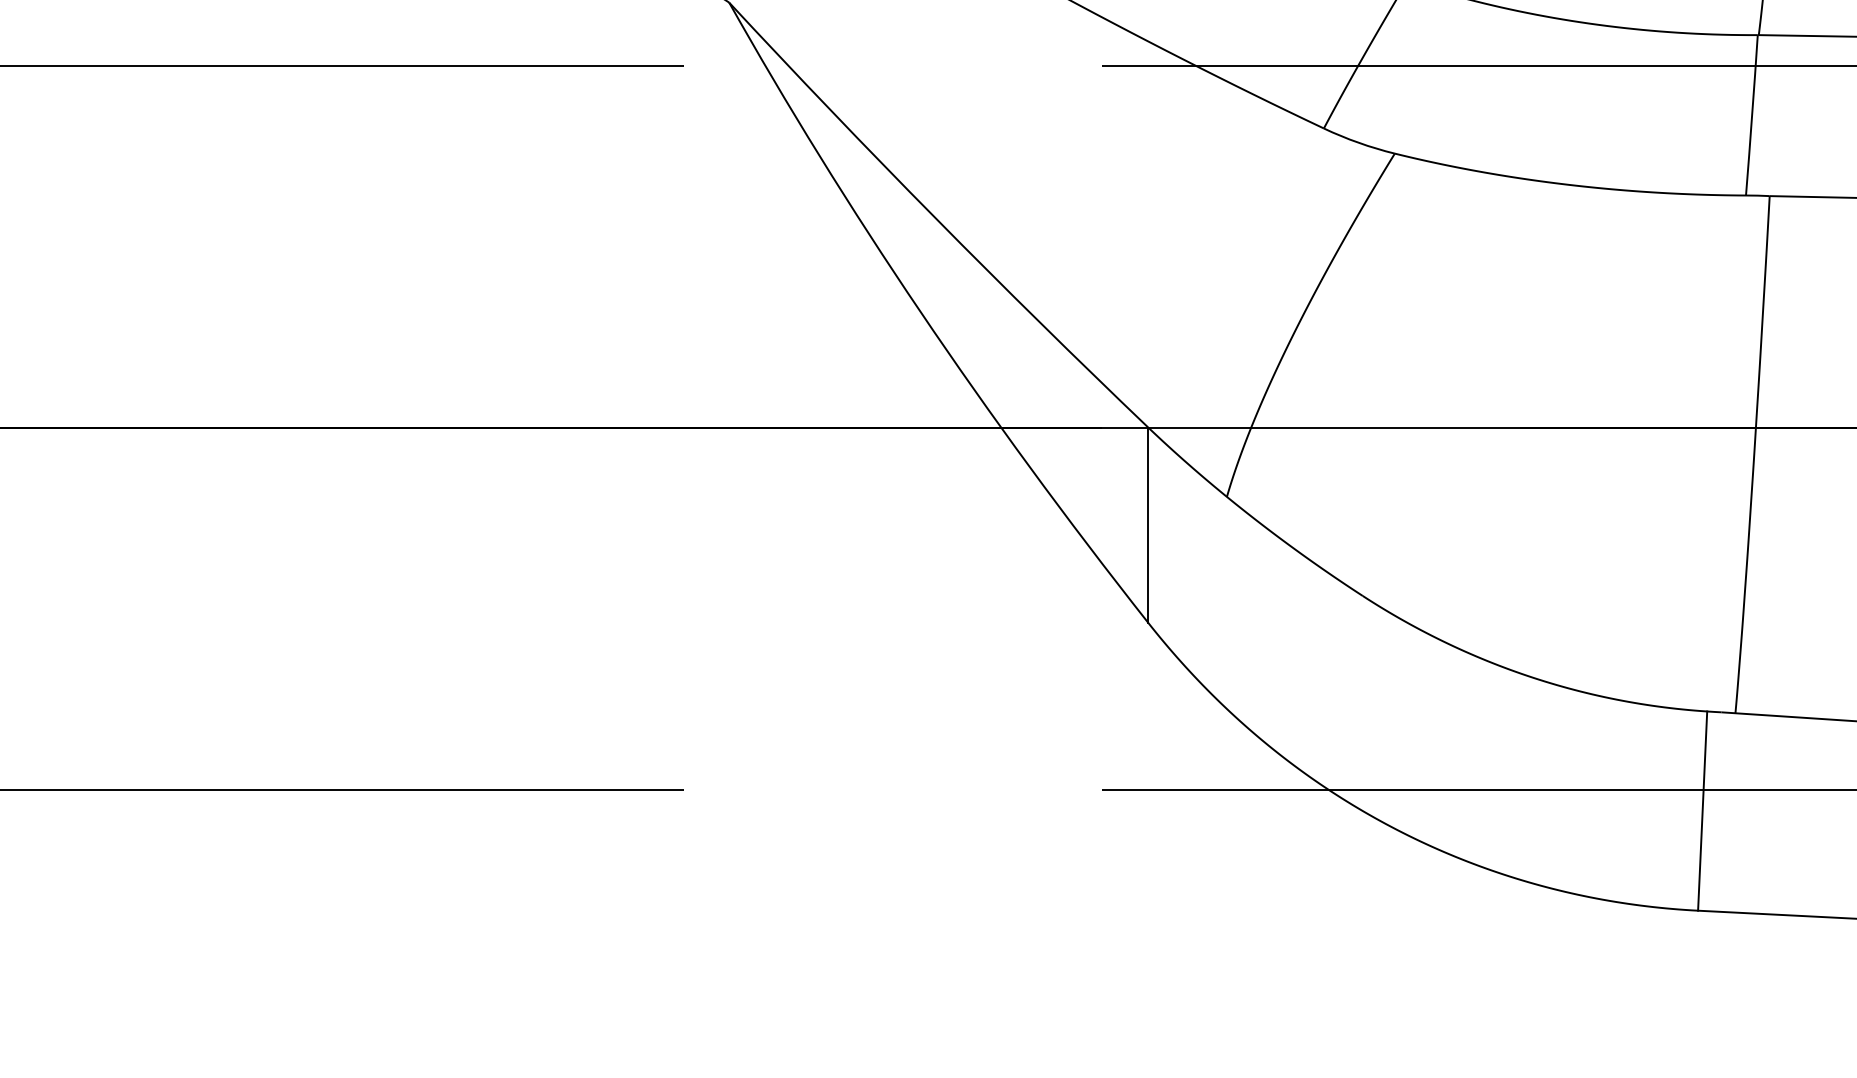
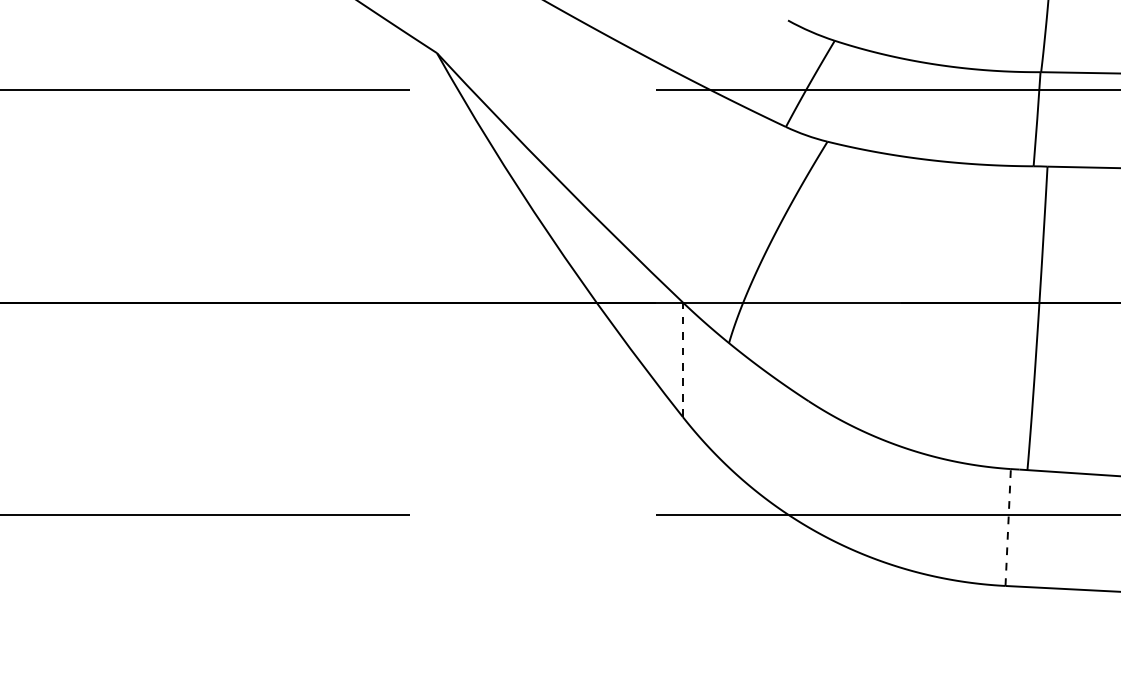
line: (1147, 524) -> (682, 359), solid -> dashed
line: (1703, 811) -> (1008, 527), solid -> dashed

